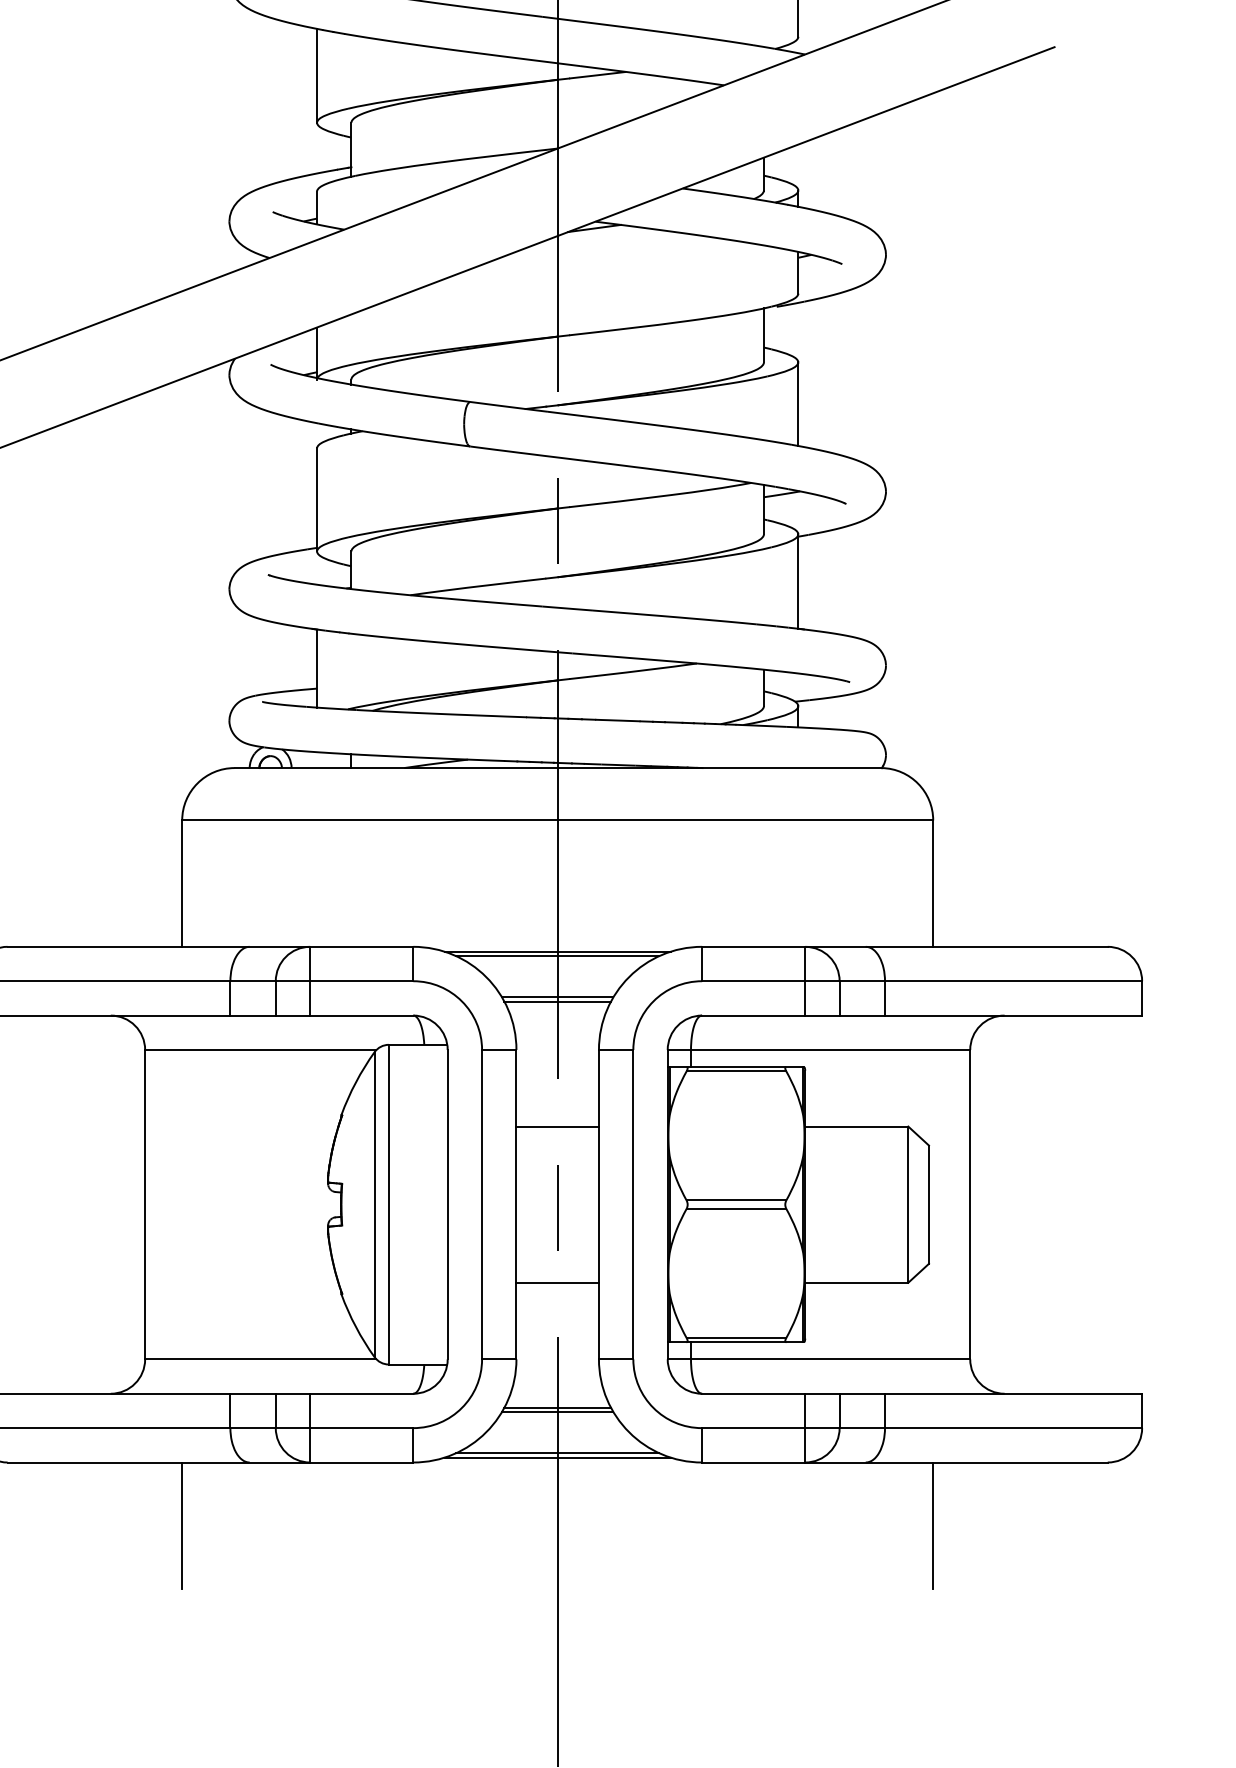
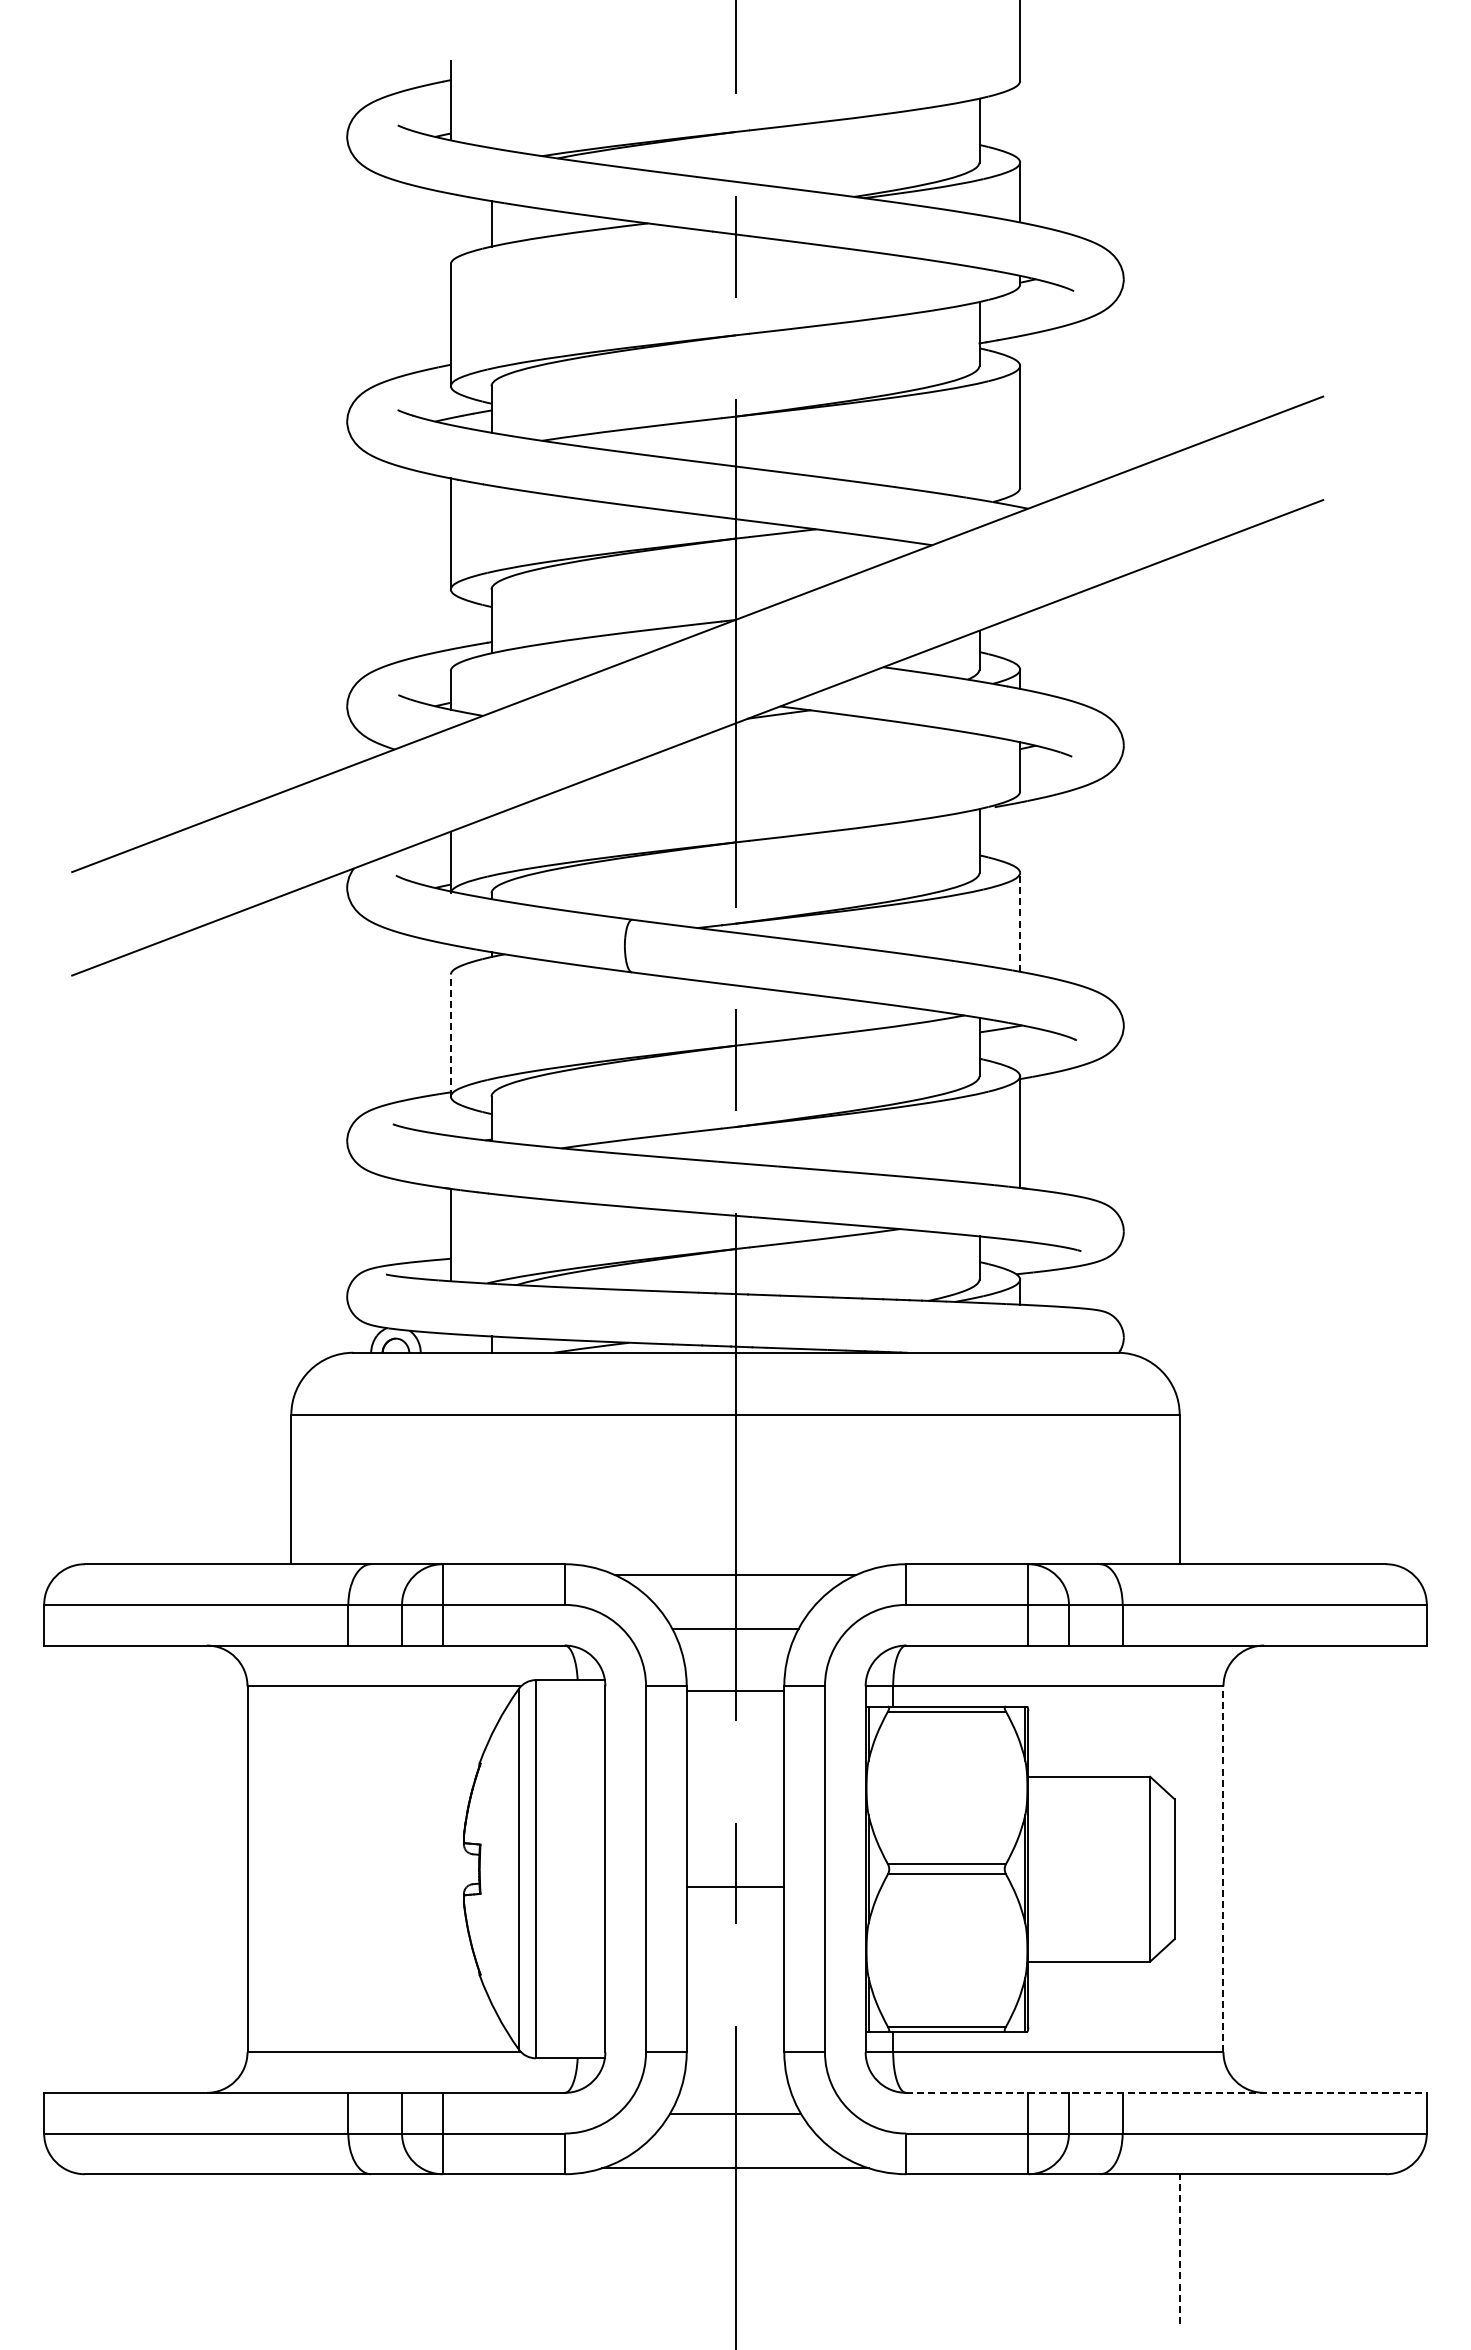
line: (798, 403) -> (1020, 921), solid -> dashed
line: (316, 499) -> (450, 1035), solid -> dashed
line: (557, 952) -> (735, 1570), removed
line: (557, 997) -> (735, 1624), removed
line: (557, 1126) -> (735, 1690), moved
line: (970, 1204) -> (1223, 1869), solid -> dashed
line: (557, 1282) -> (735, 1886), moved
line: (922, 1393) -> (1167, 2092), solid -> dashed
line: (557, 1407) -> (735, 2109), removed
line: (557, 1453) -> (735, 2163), removed
line: (182, 1525) -> (291, 2248), removed
line: (933, 1525) -> (1179, 2248), solid -> dashed

